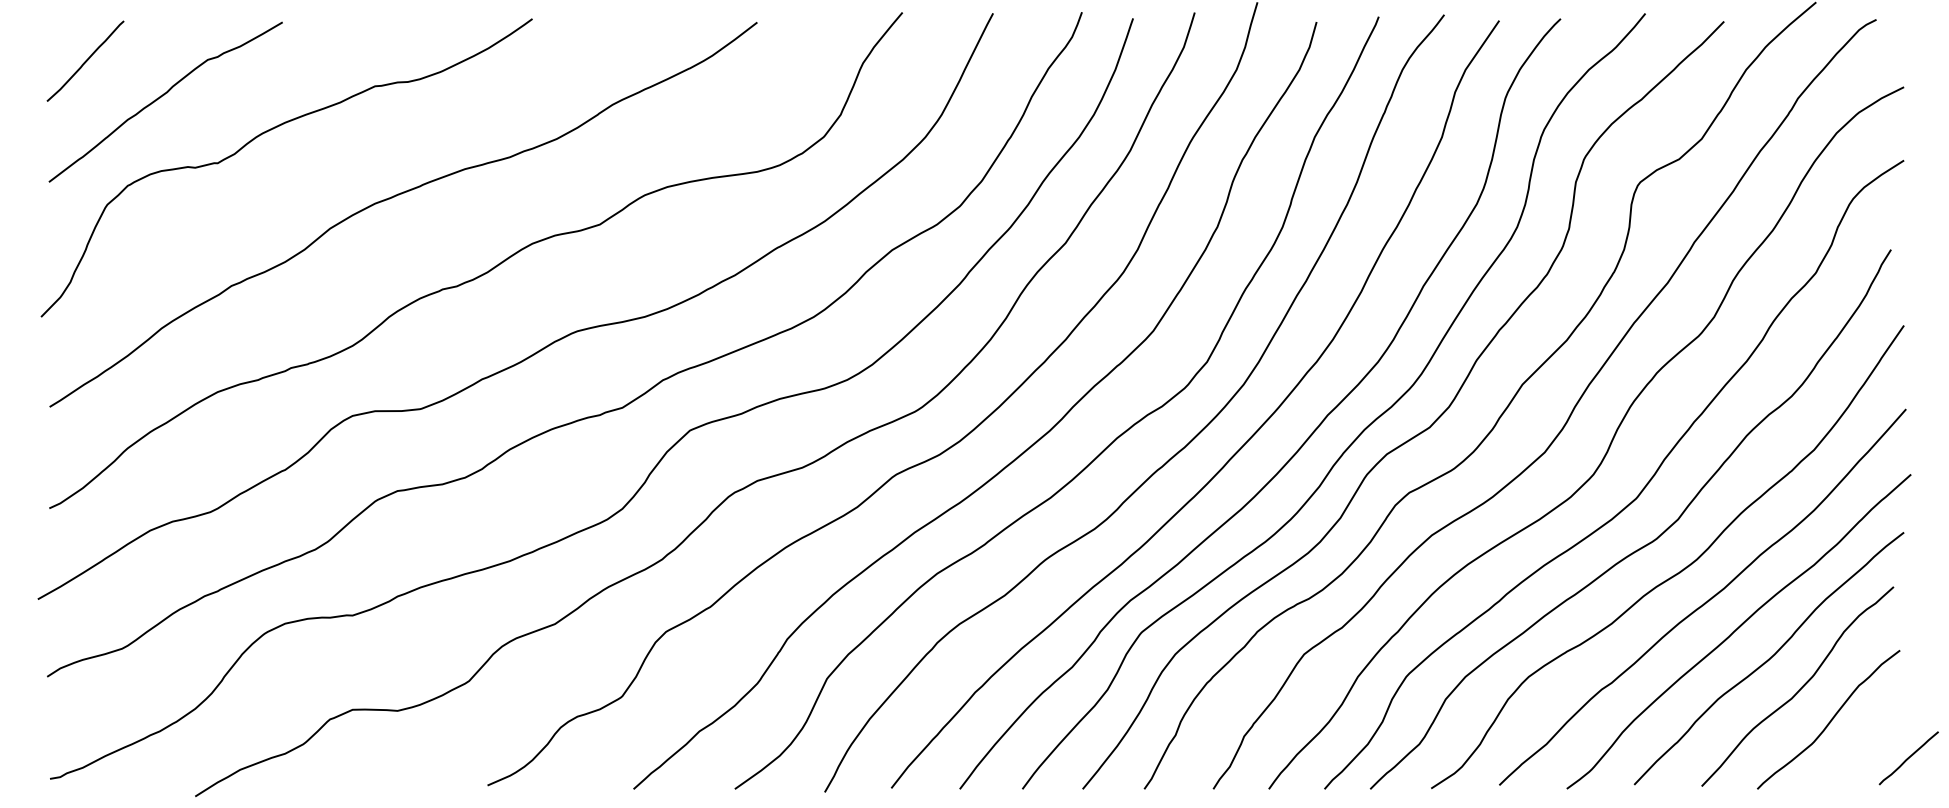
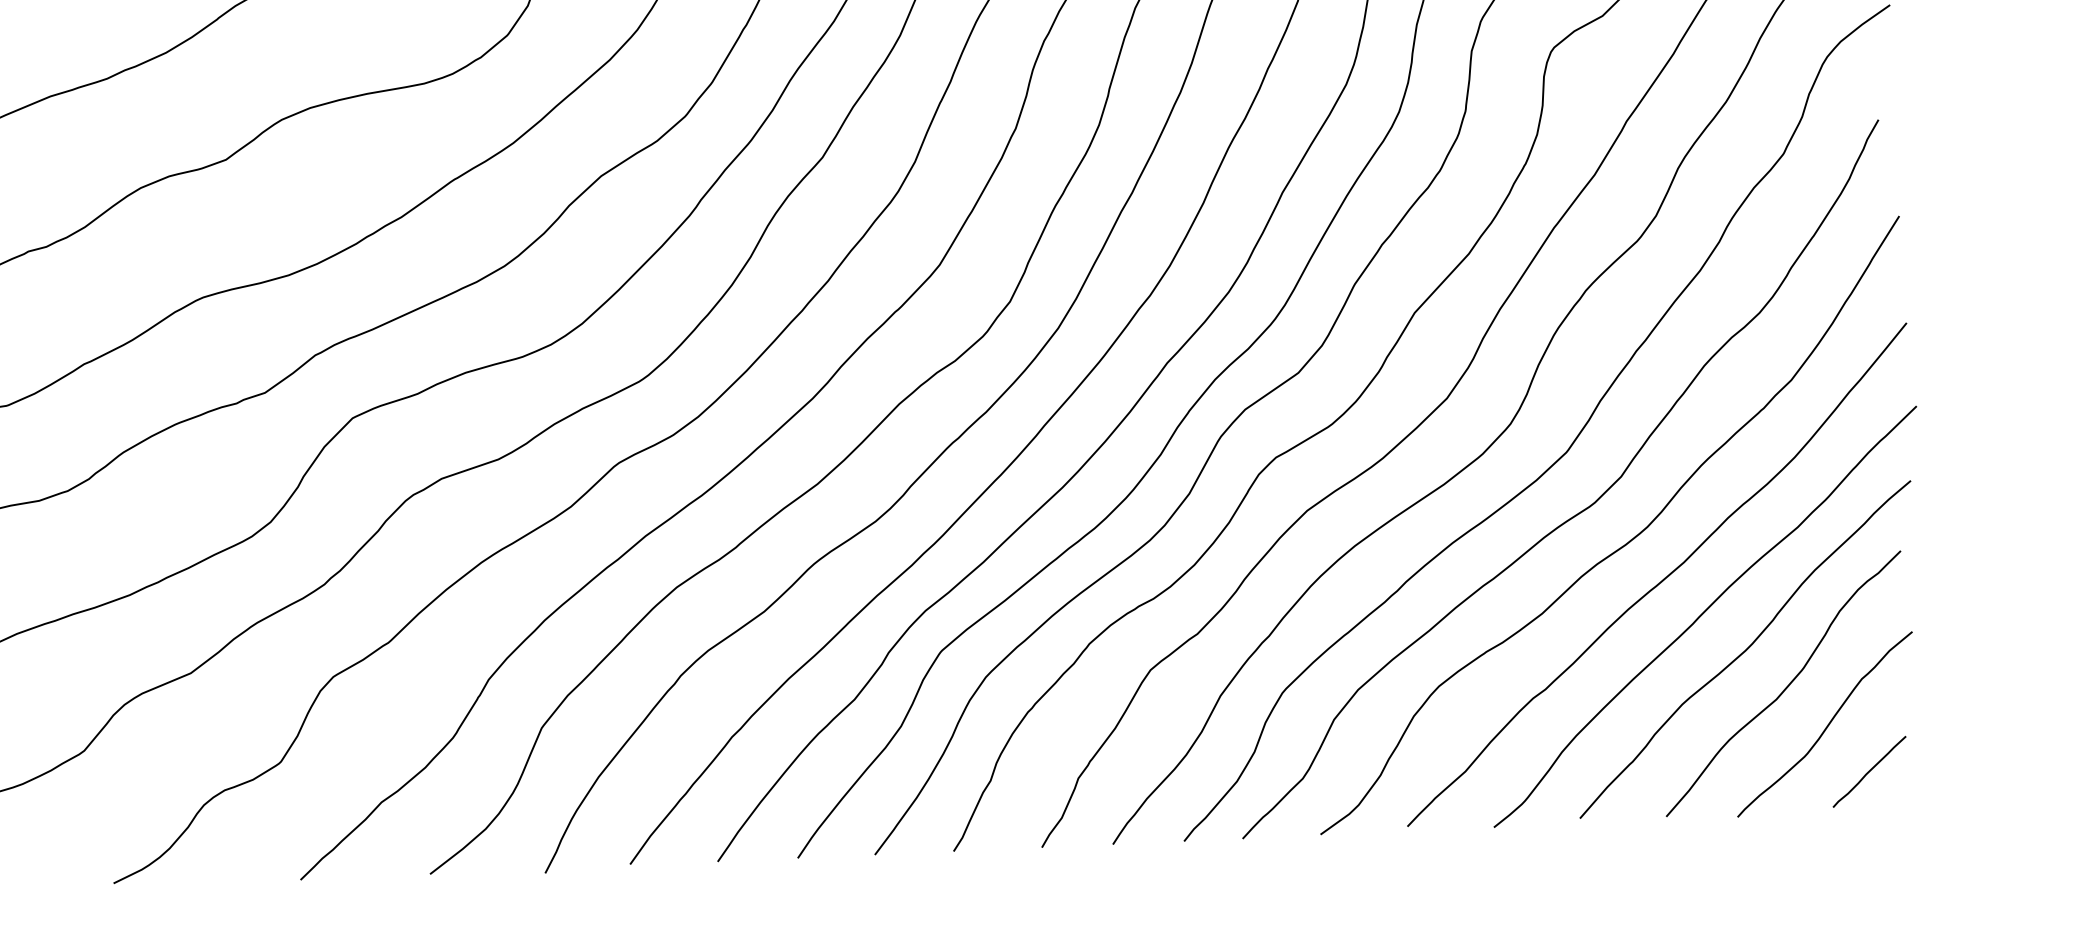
line: (1908, 758) -> (1869, 772), moved

